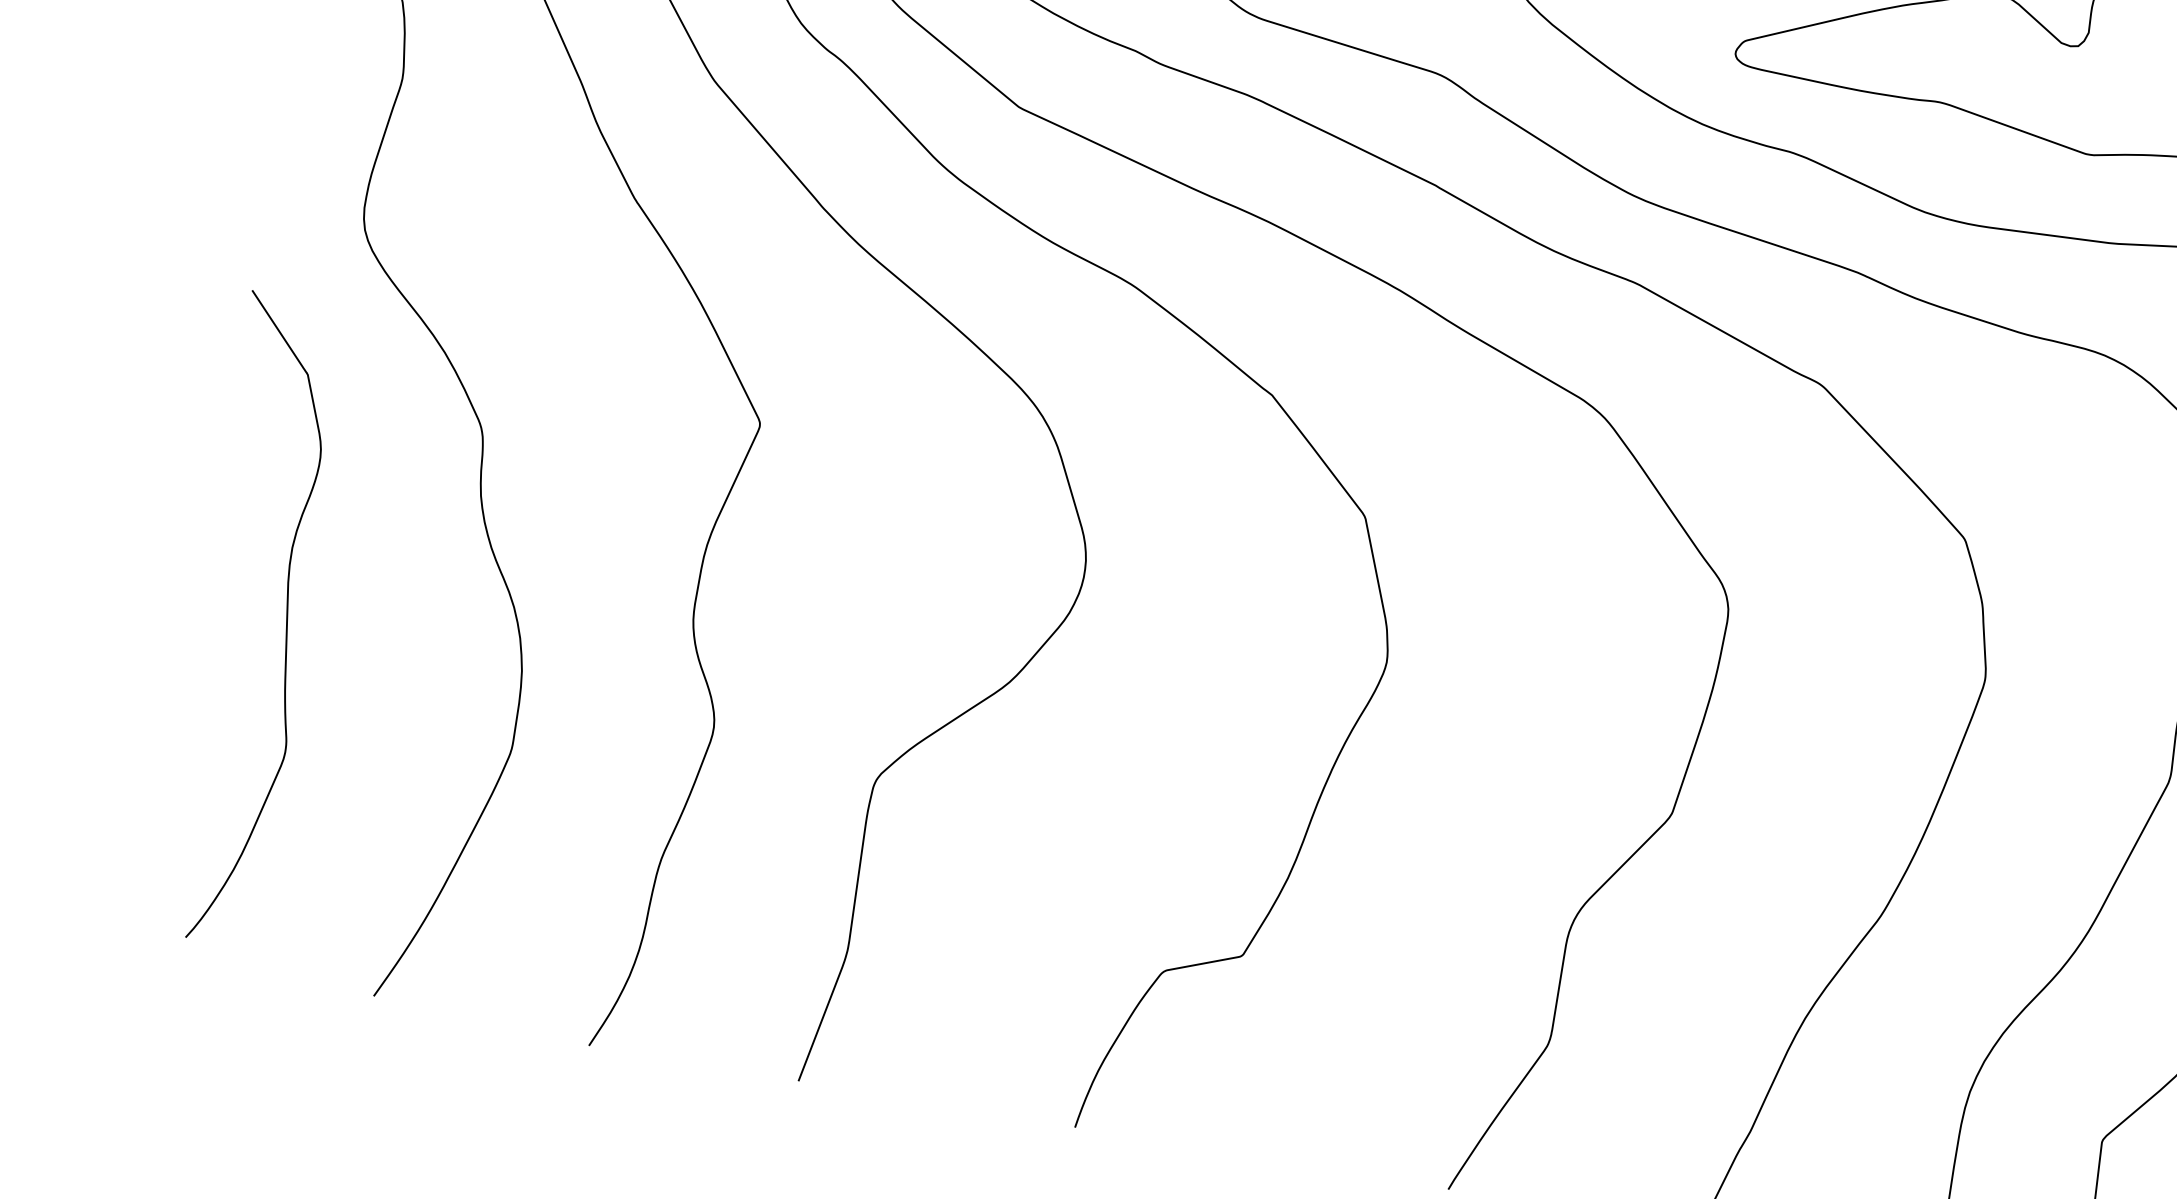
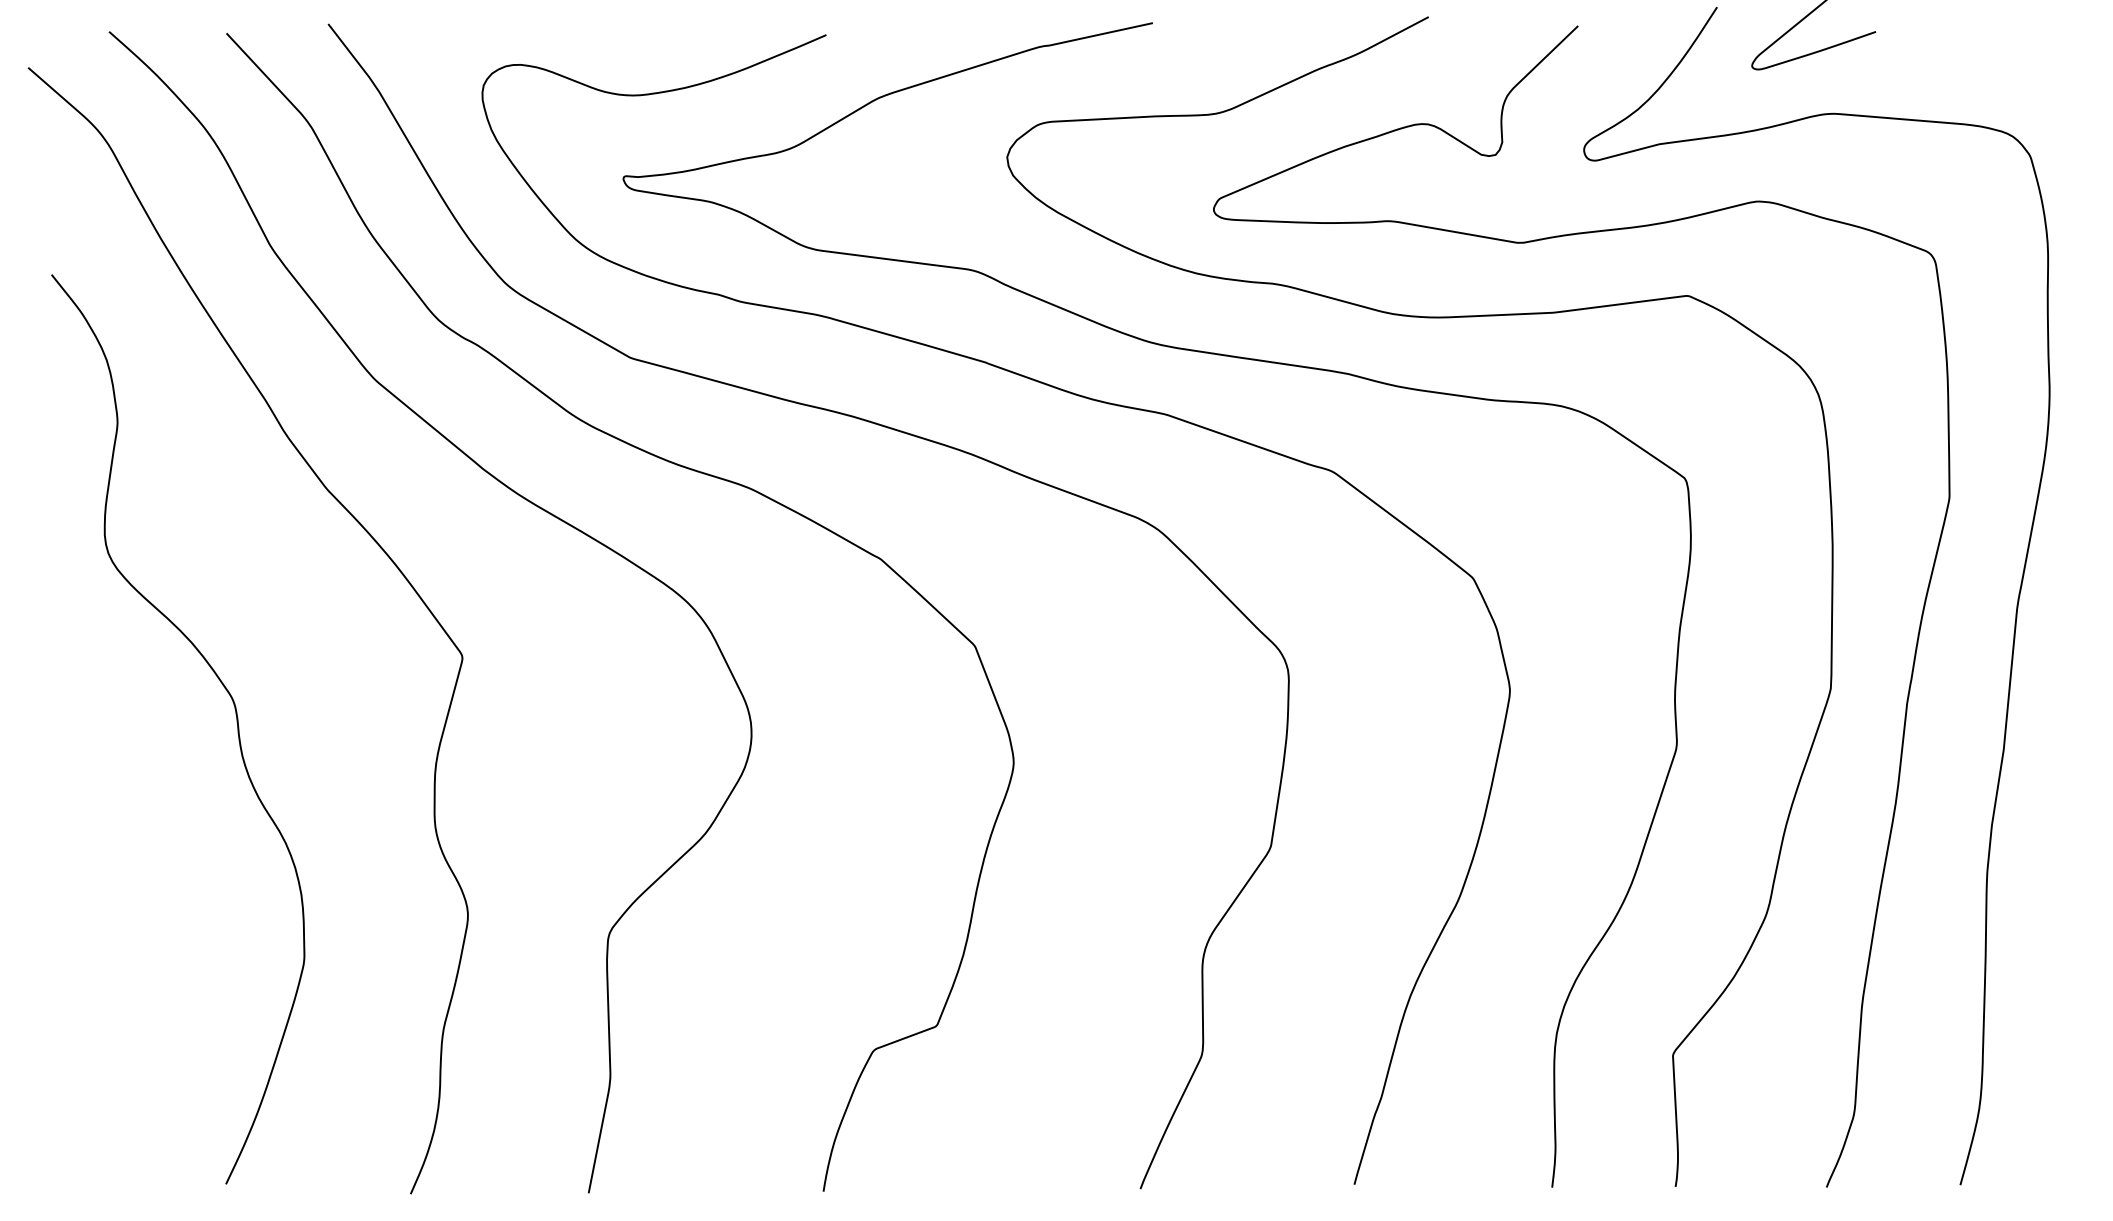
curve: (285, 623) -> (99, 889), removed

